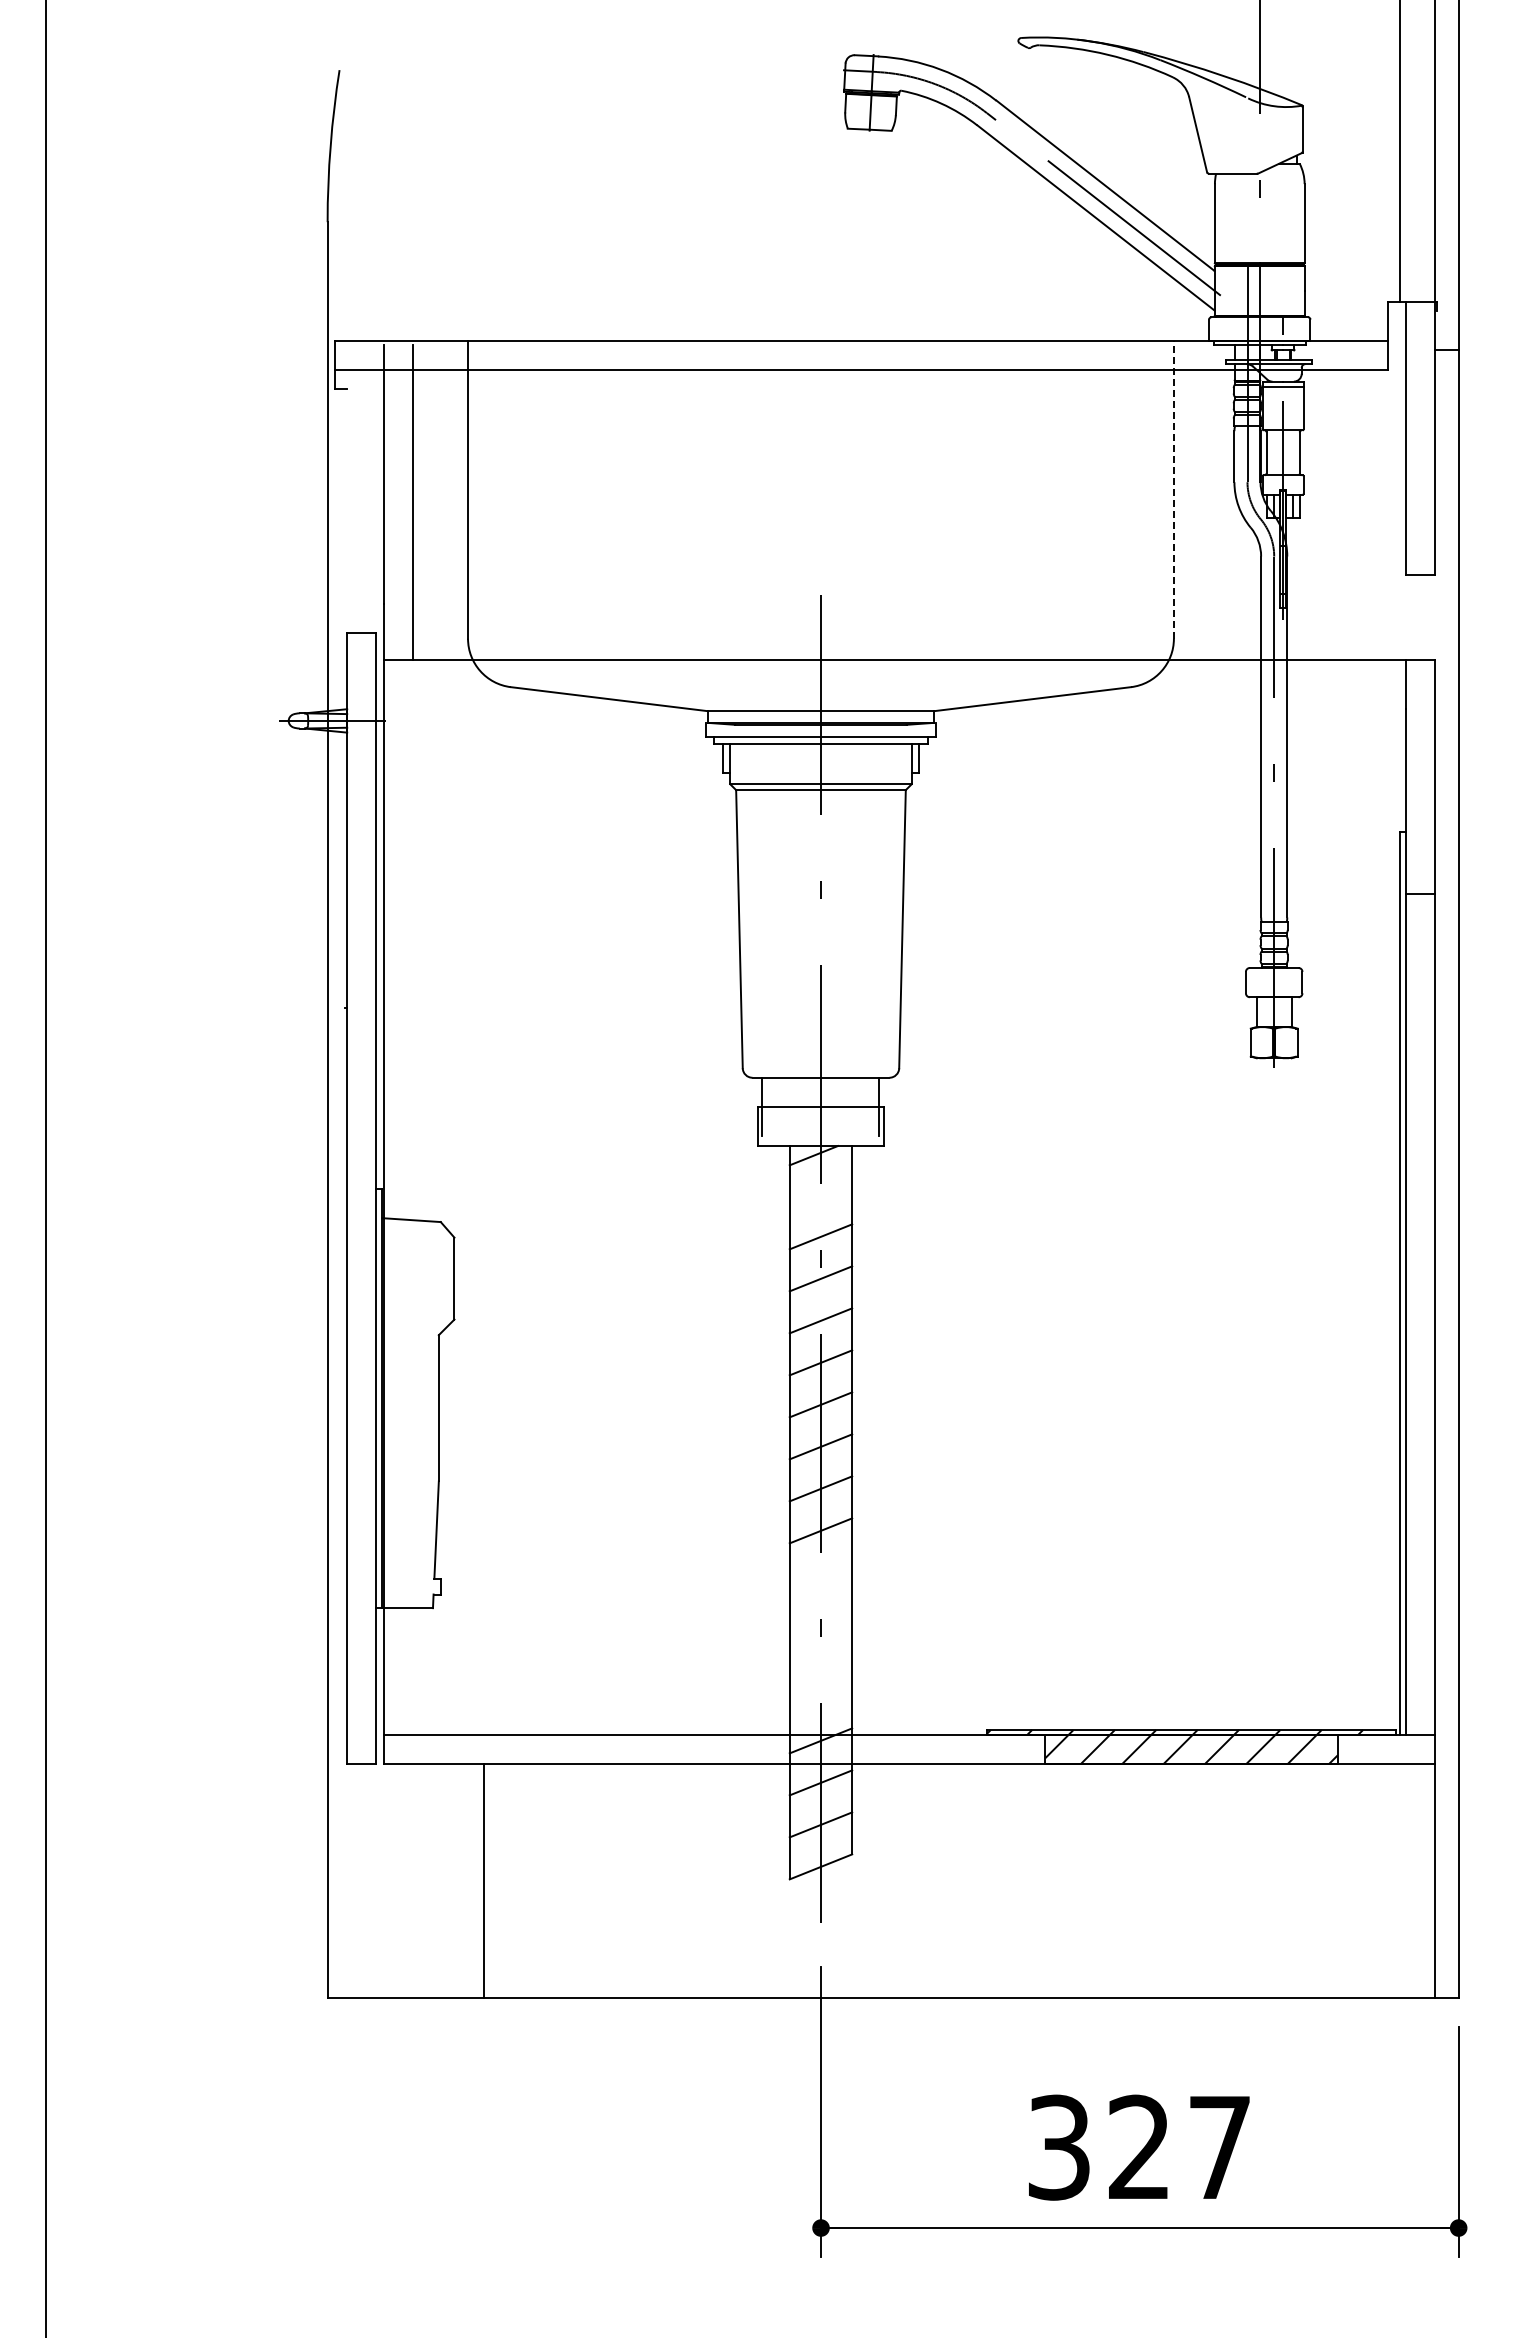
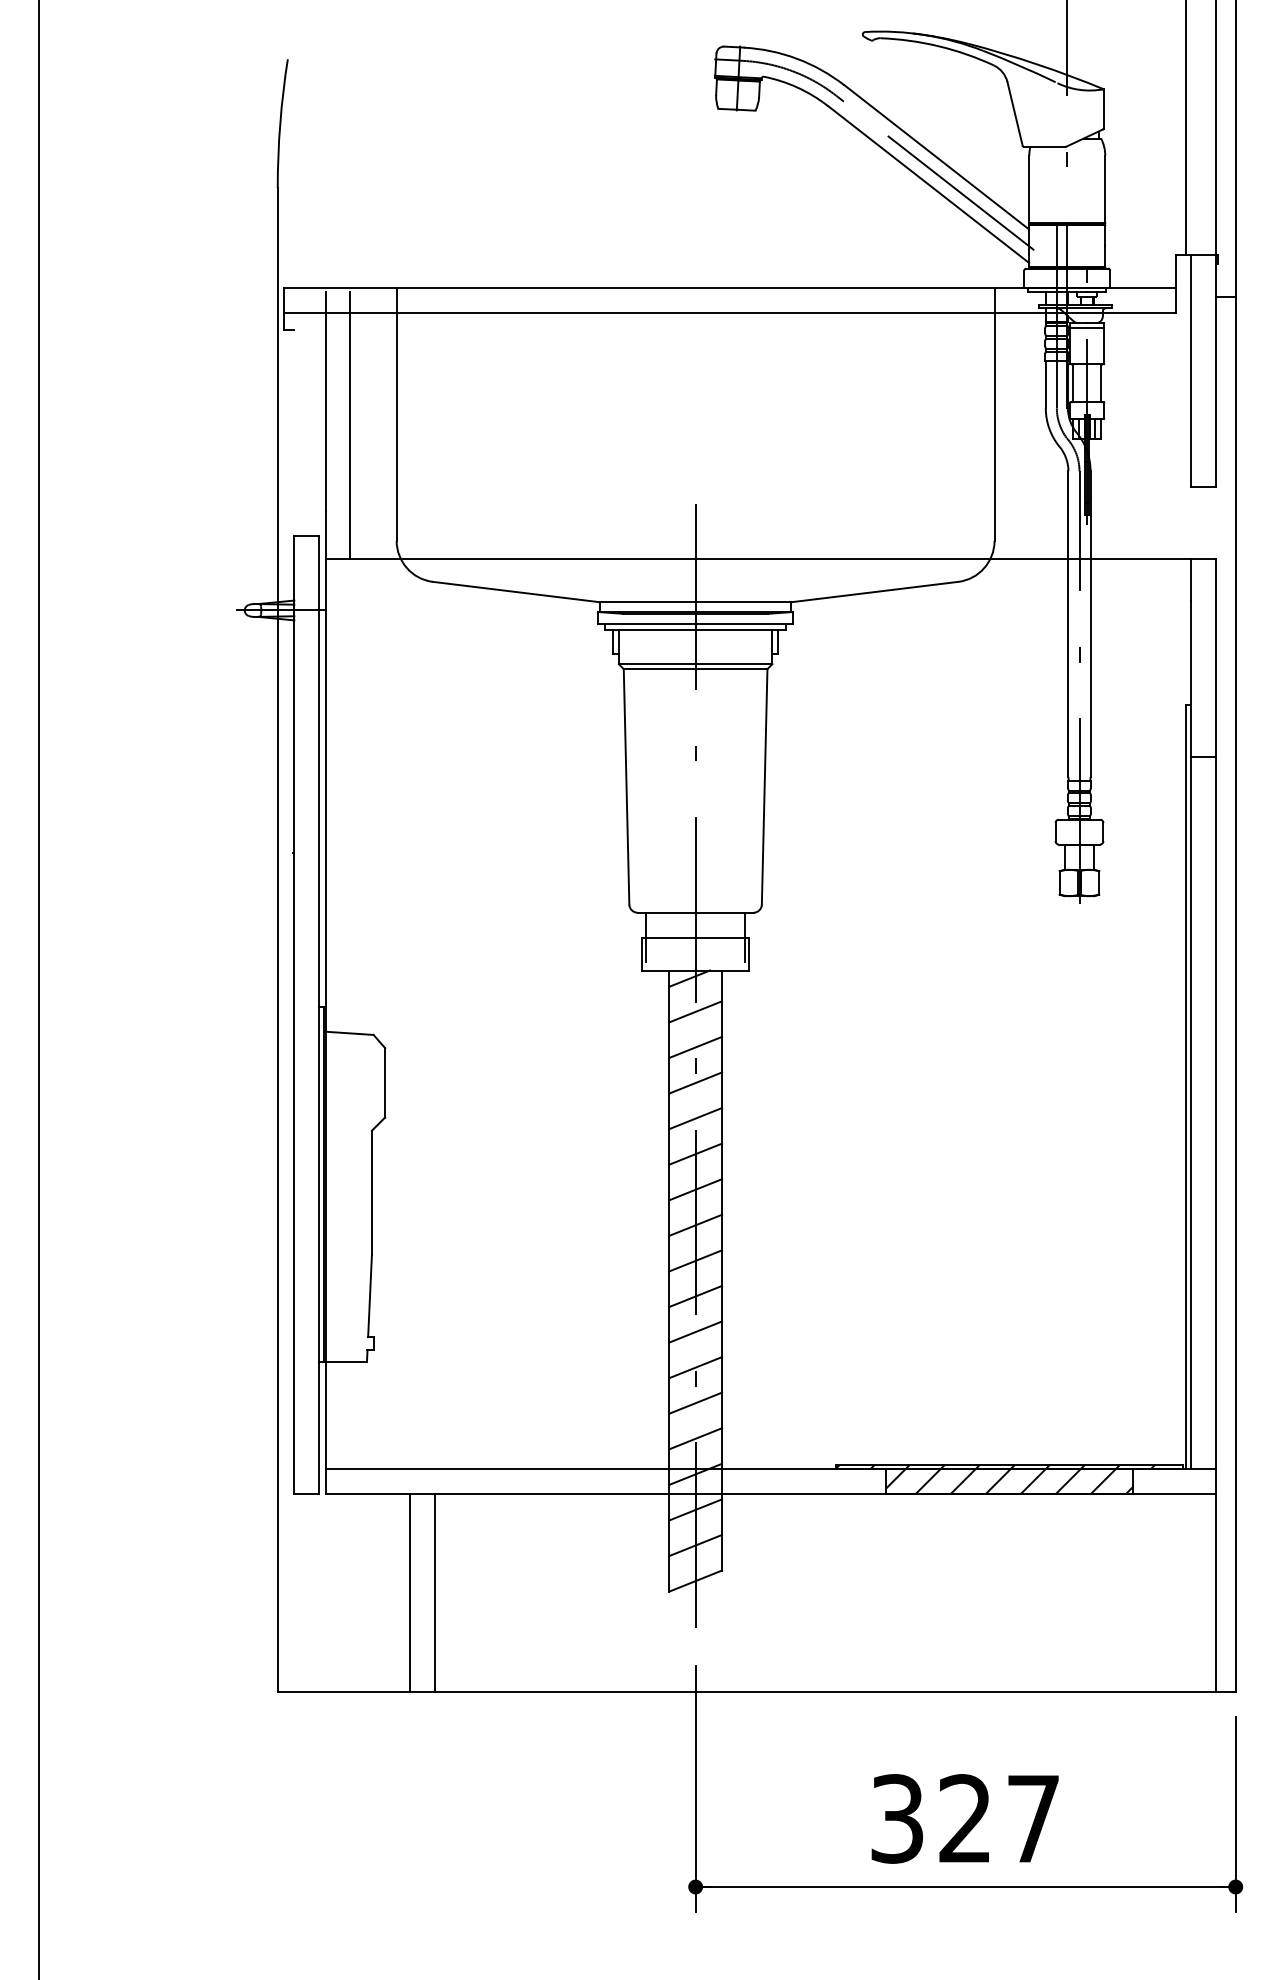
line: (1173, 489) -> (994, 414), dashed -> solid
line: (820, 1194) -> (695, 1011), added
line: (820, 1572) -> (695, 1331), added
line: (820, 1614) -> (695, 1367), added
line: (820, 1656) -> (695, 1402), added
line: (820, 1698) -> (695, 1438), added
line: (512, 1881) -> (434, 1593), added

